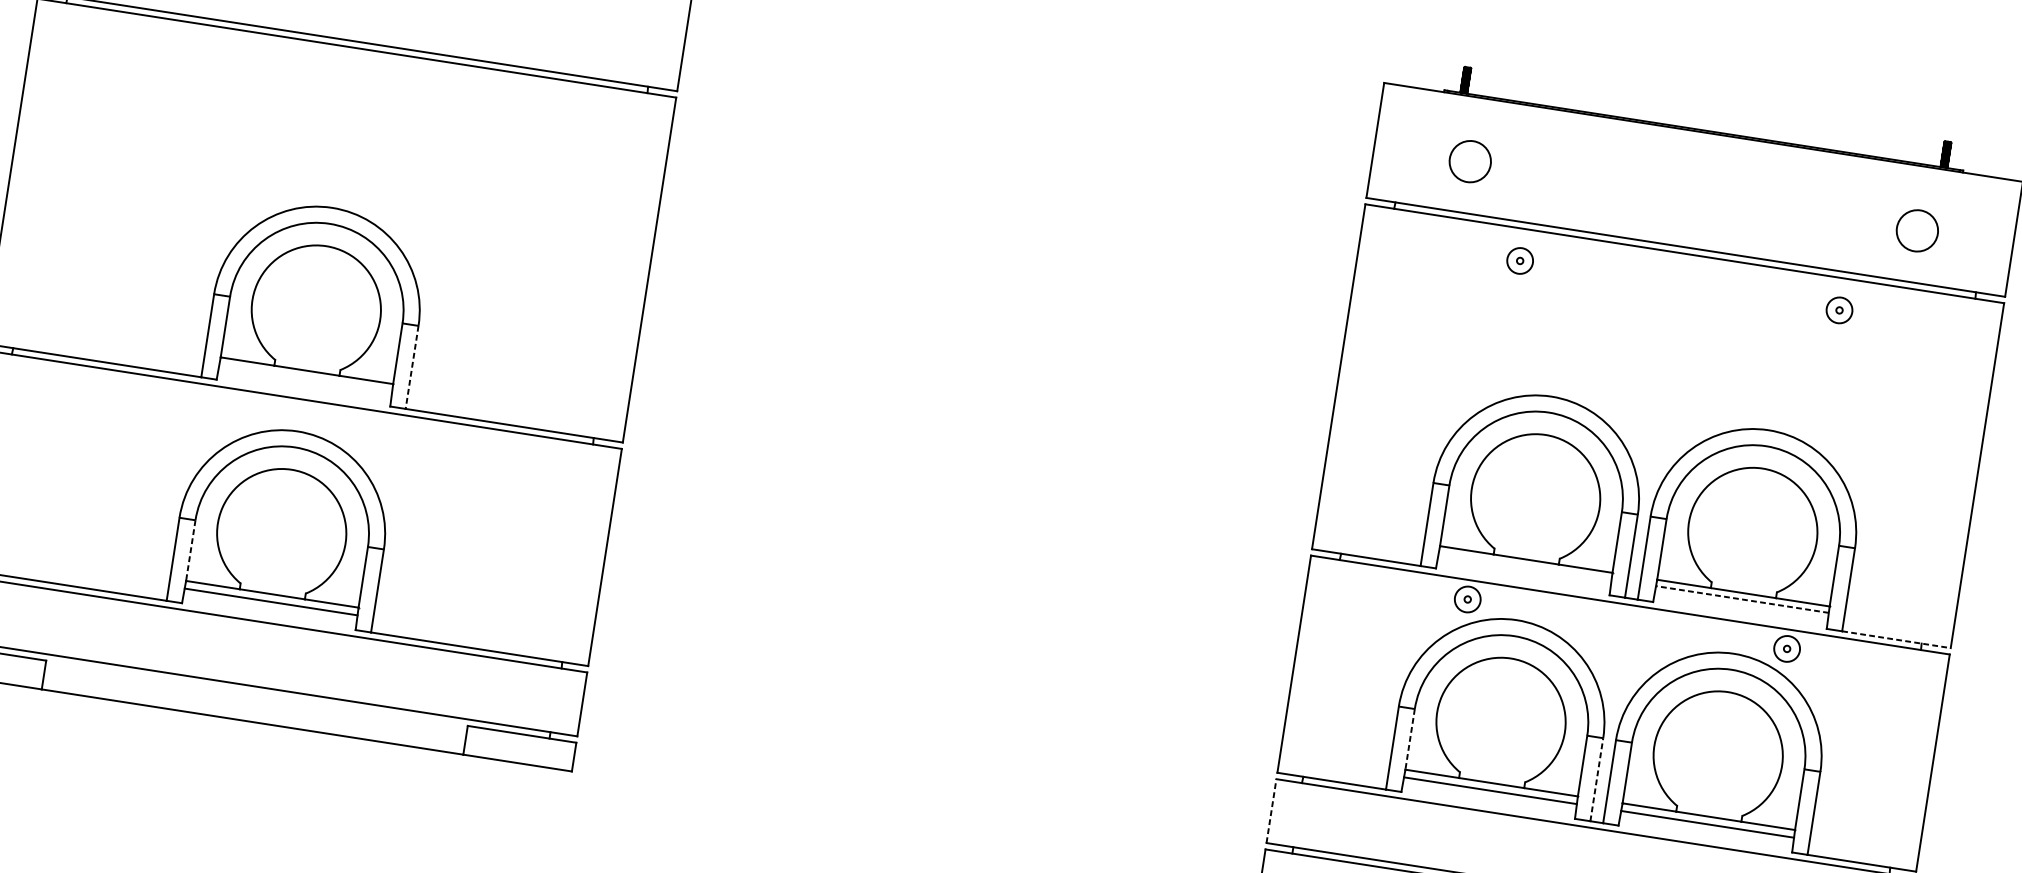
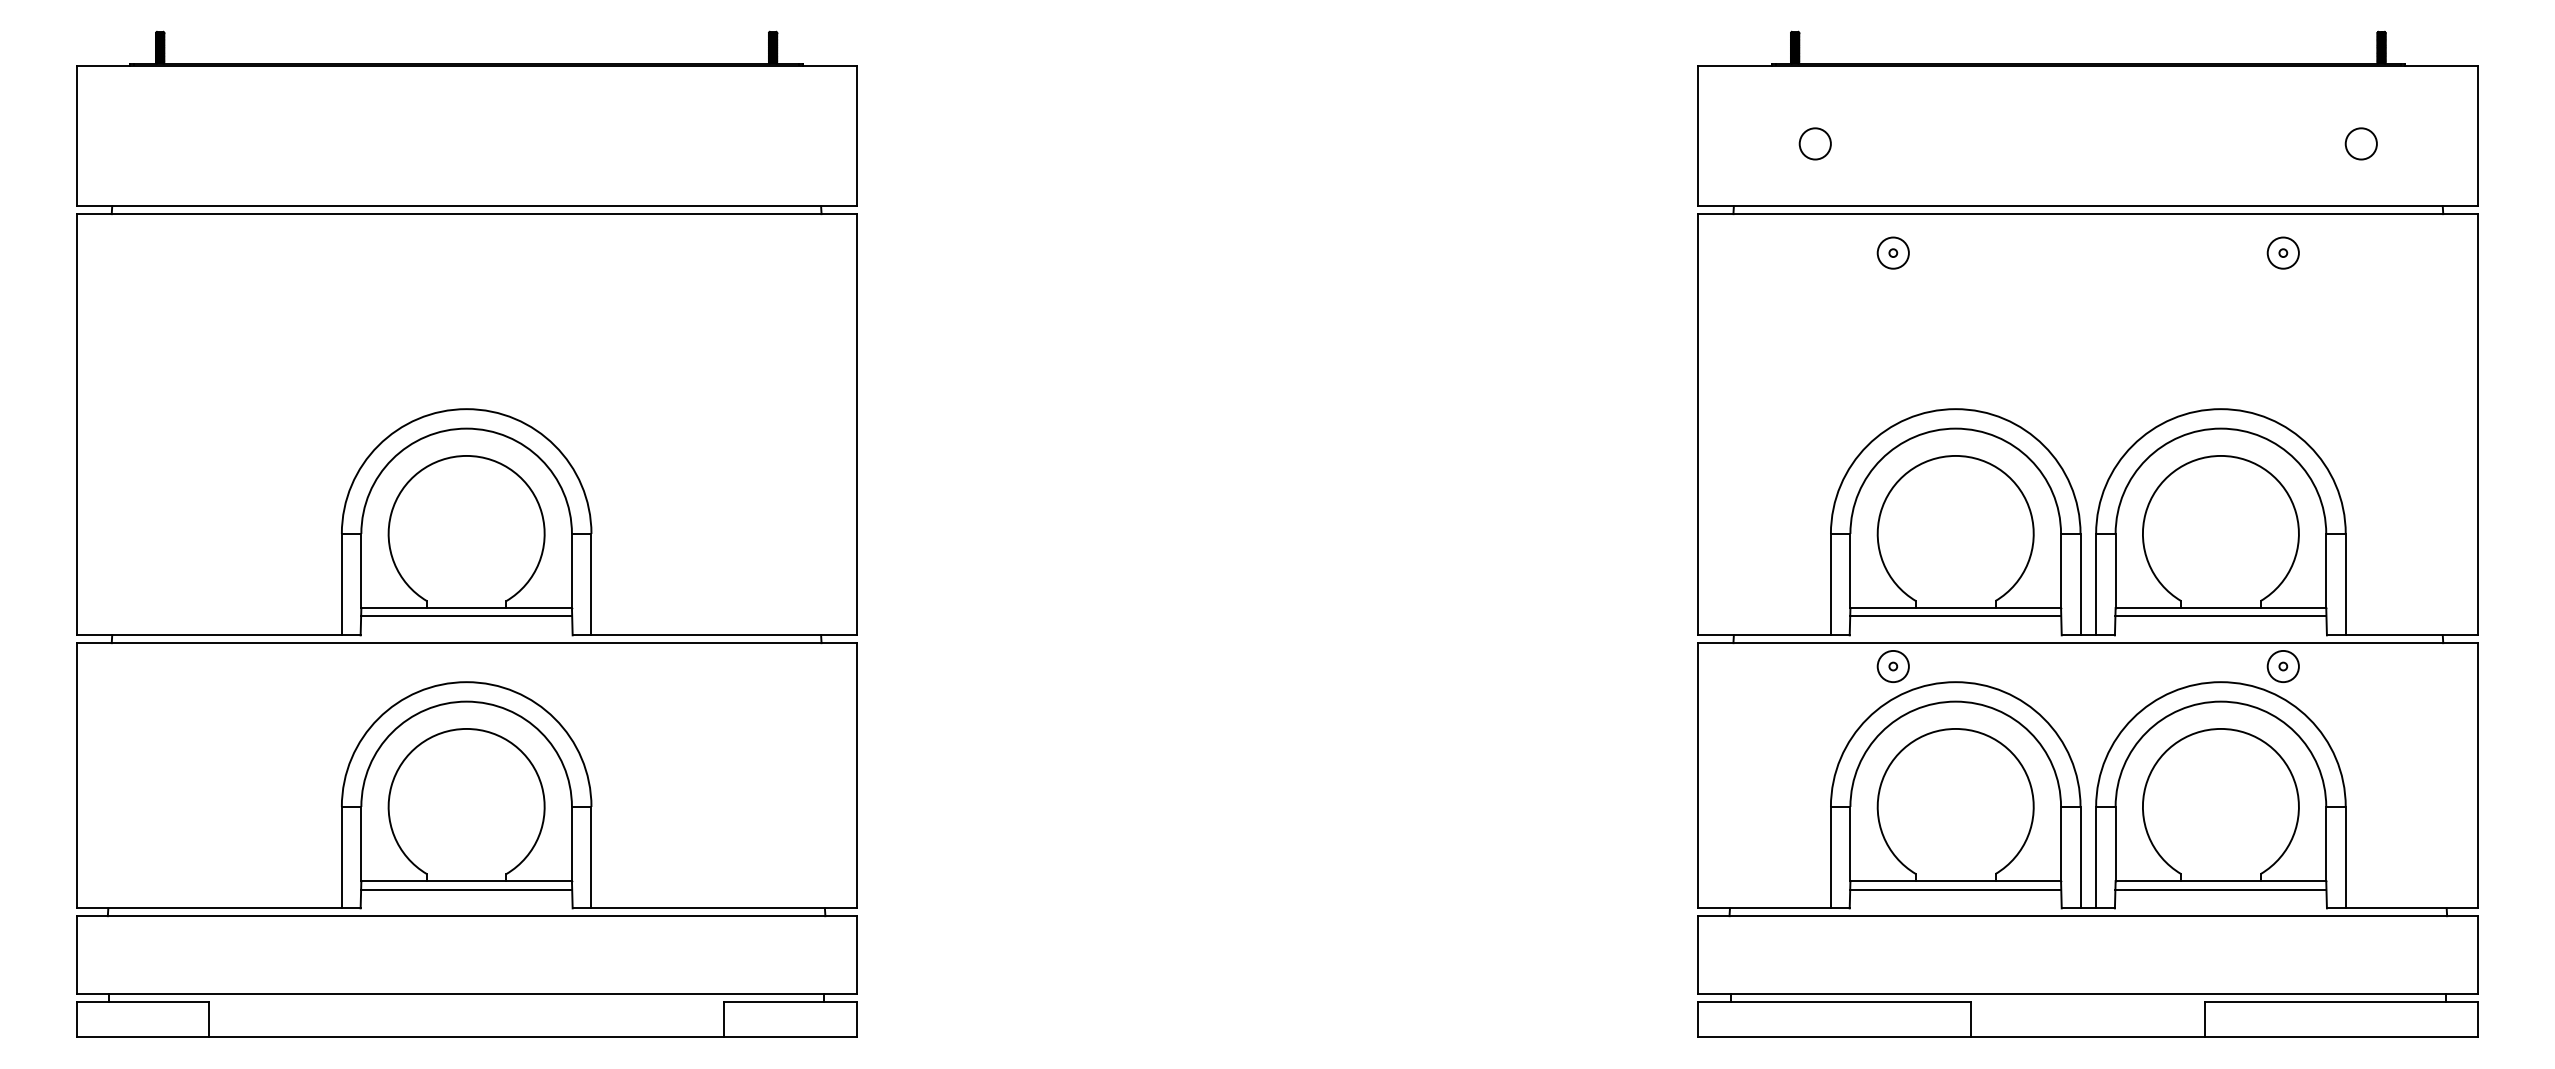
circle: (1469, 161) -> (1814, 143), size x0.62
circle: (1916, 230) -> (2360, 143), size x0.62
line: (412, 367) -> (591, 584), dashed -> solid
line: (305, 376) -> (466, 615), added
line: (190, 551) -> (361, 844), dashed -> solid
line: (1525, 565) -> (1955, 615), added
line: (1742, 599) -> (2220, 615), dashed -> solid
line: (1896, 639) -> (2412, 635), dashed -> solid
line: (1410, 739) -> (1850, 844), dashed -> solid
line: (1596, 779) -> (2080, 857), dashed -> solid
line: (1271, 810) -> (1698, 954), dashed -> solid

